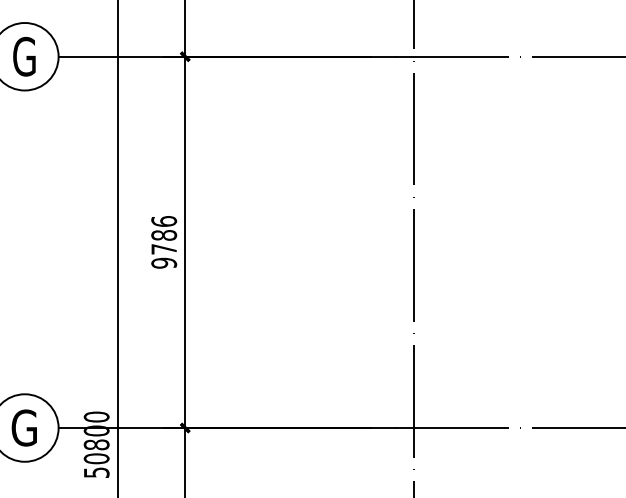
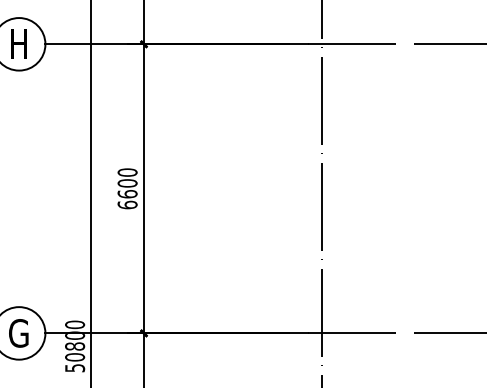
text: (24, 56) -> (18, 44), G -> H
text: (164, 242) -> (127, 188), 9786 -> 6600

